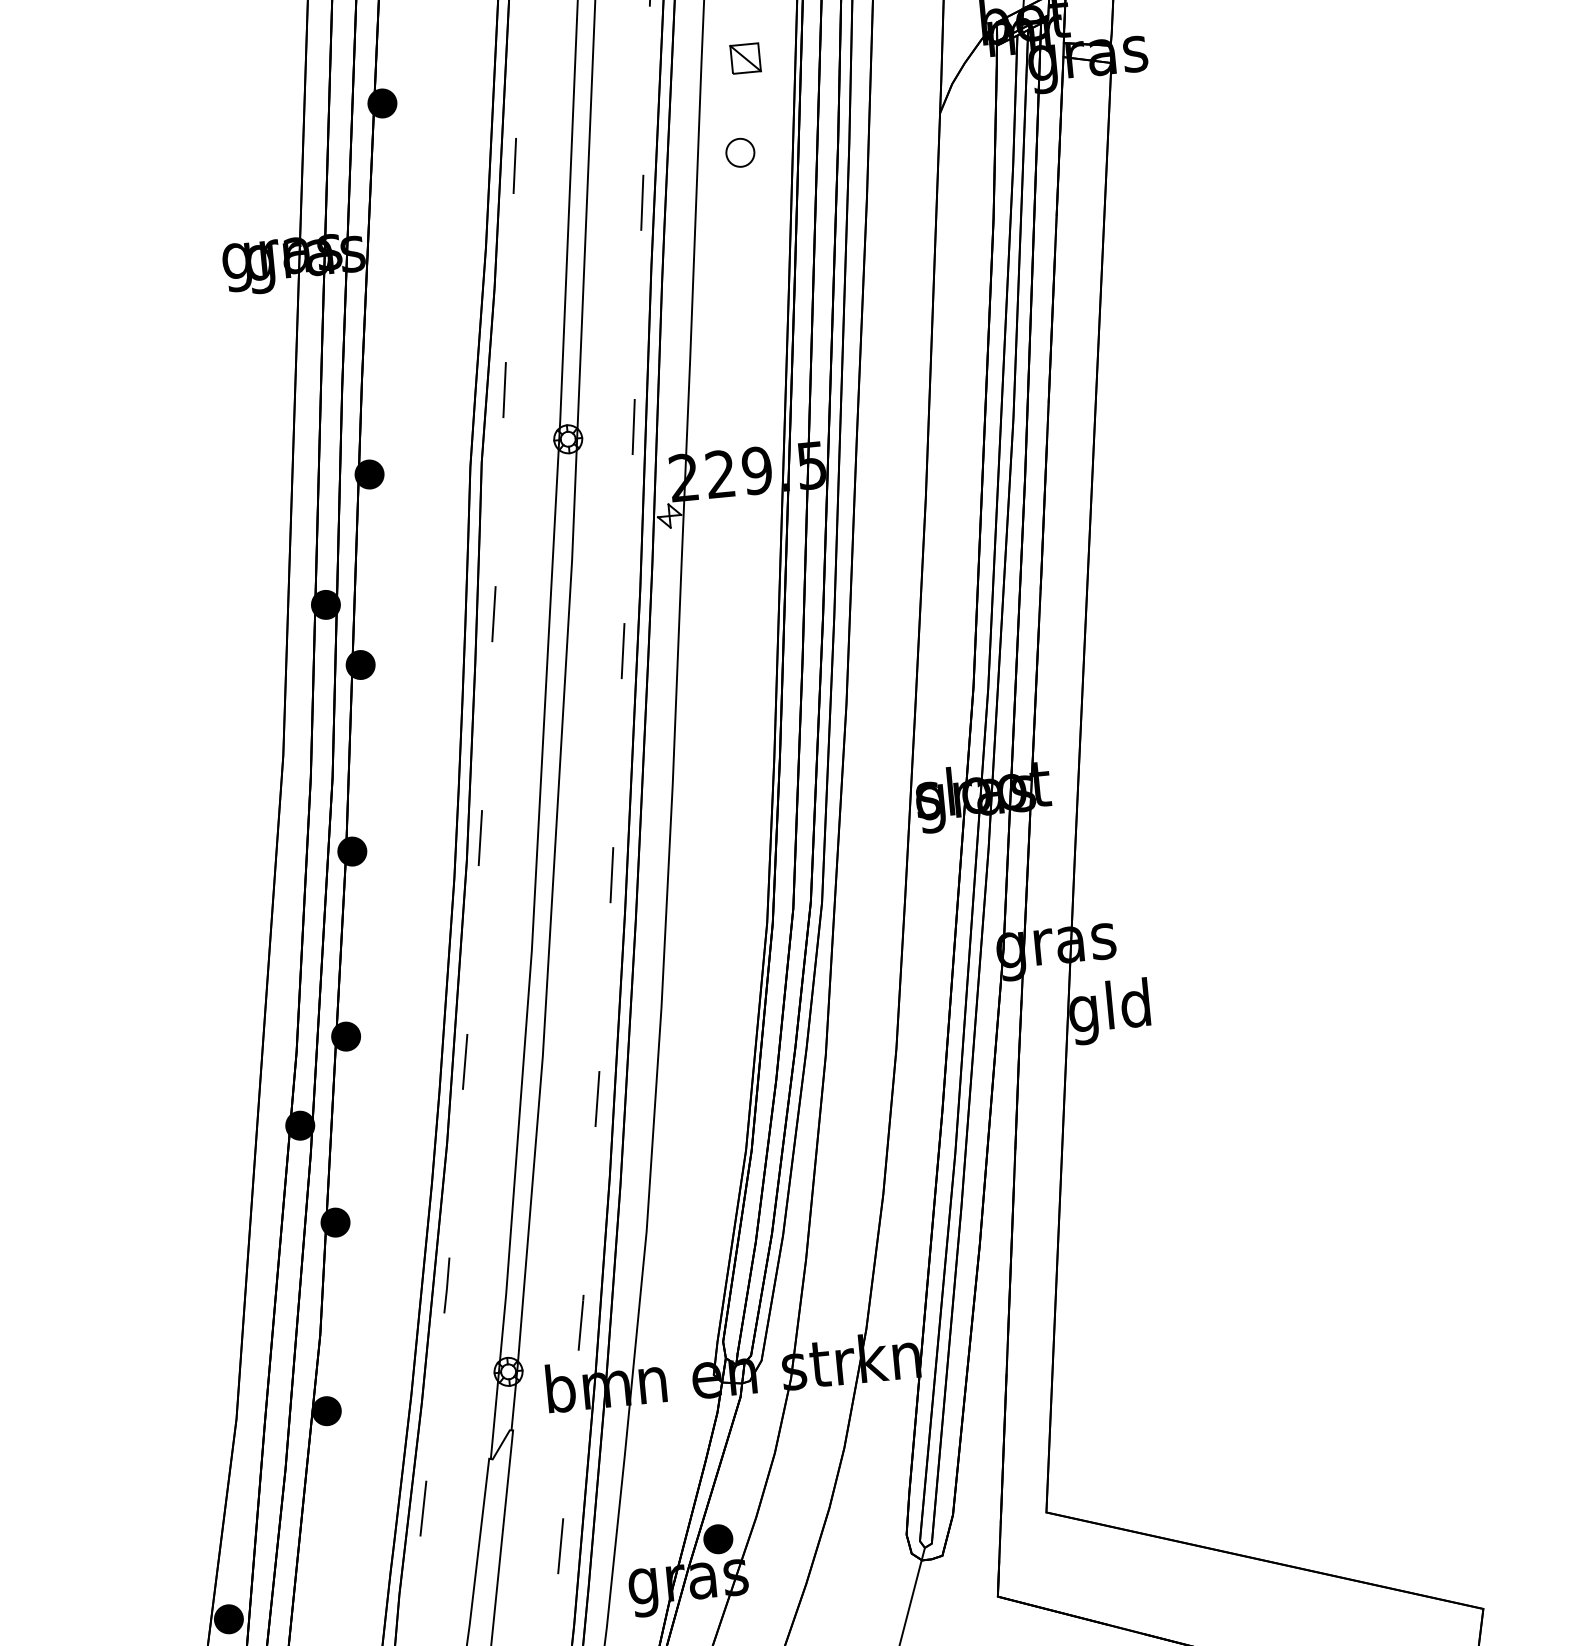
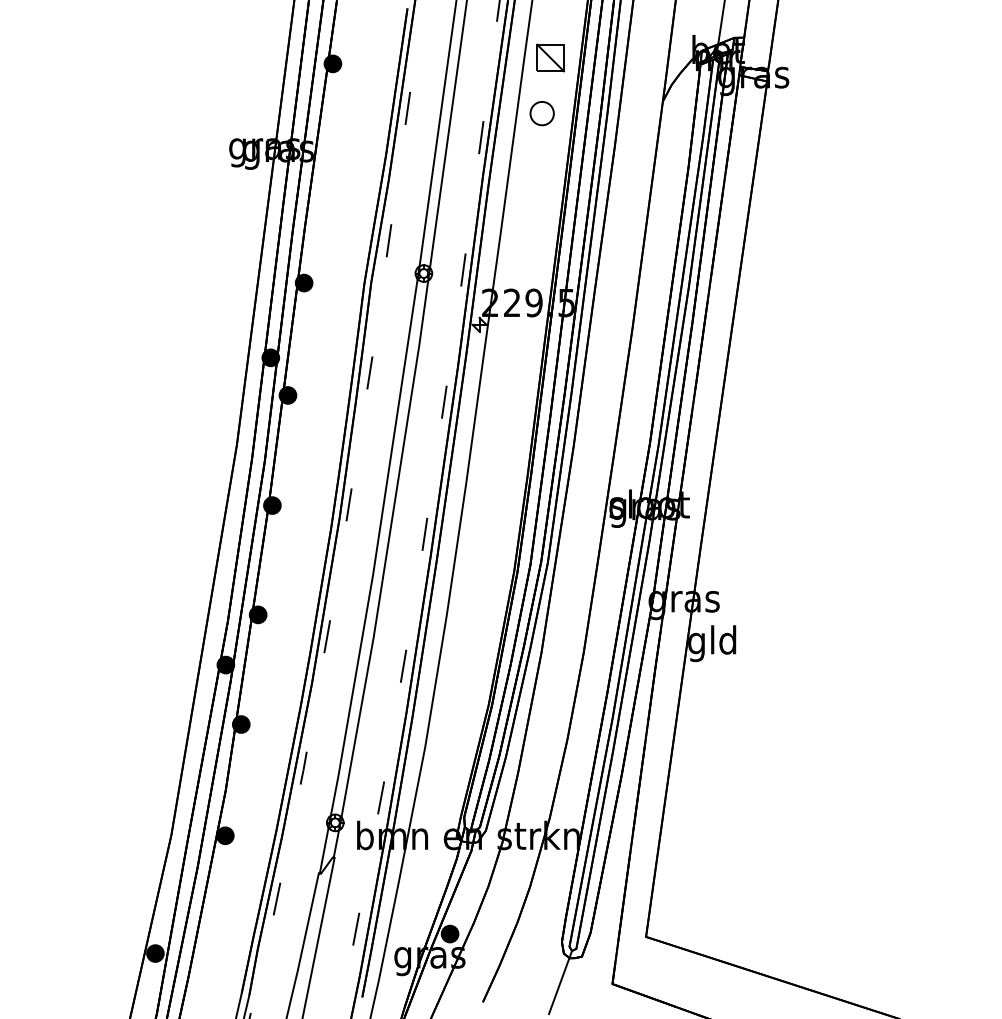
part: (745, 57) -> (550, 57), size x1.6
part: (740, 152) -> (542, 113), size x1.4

